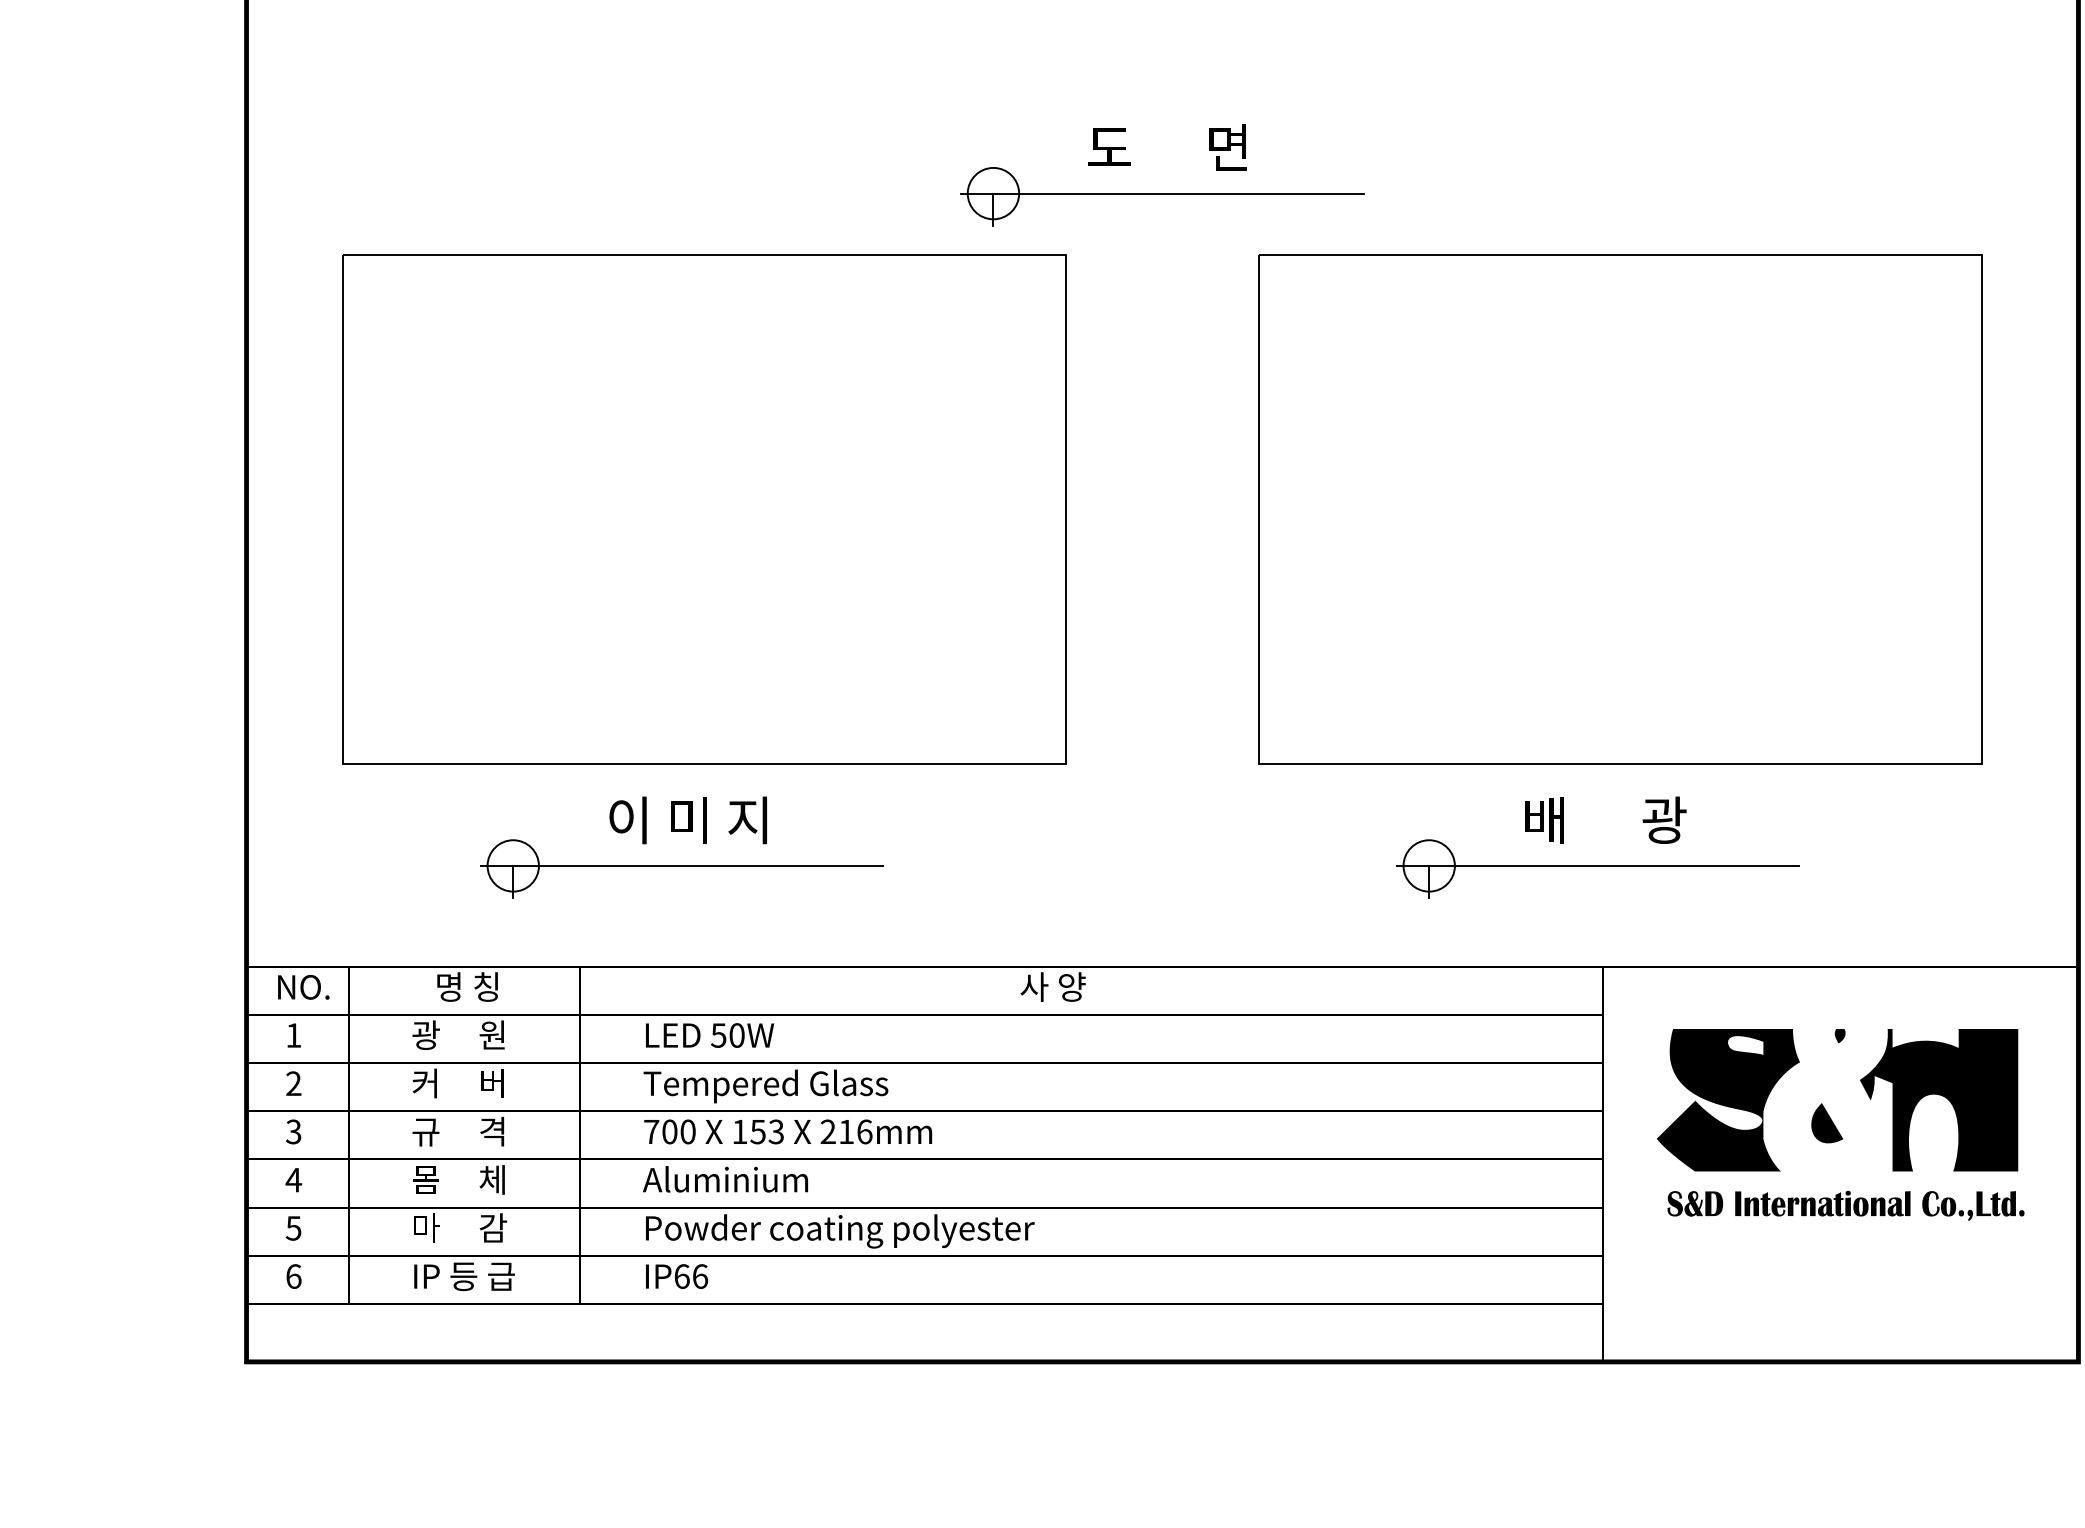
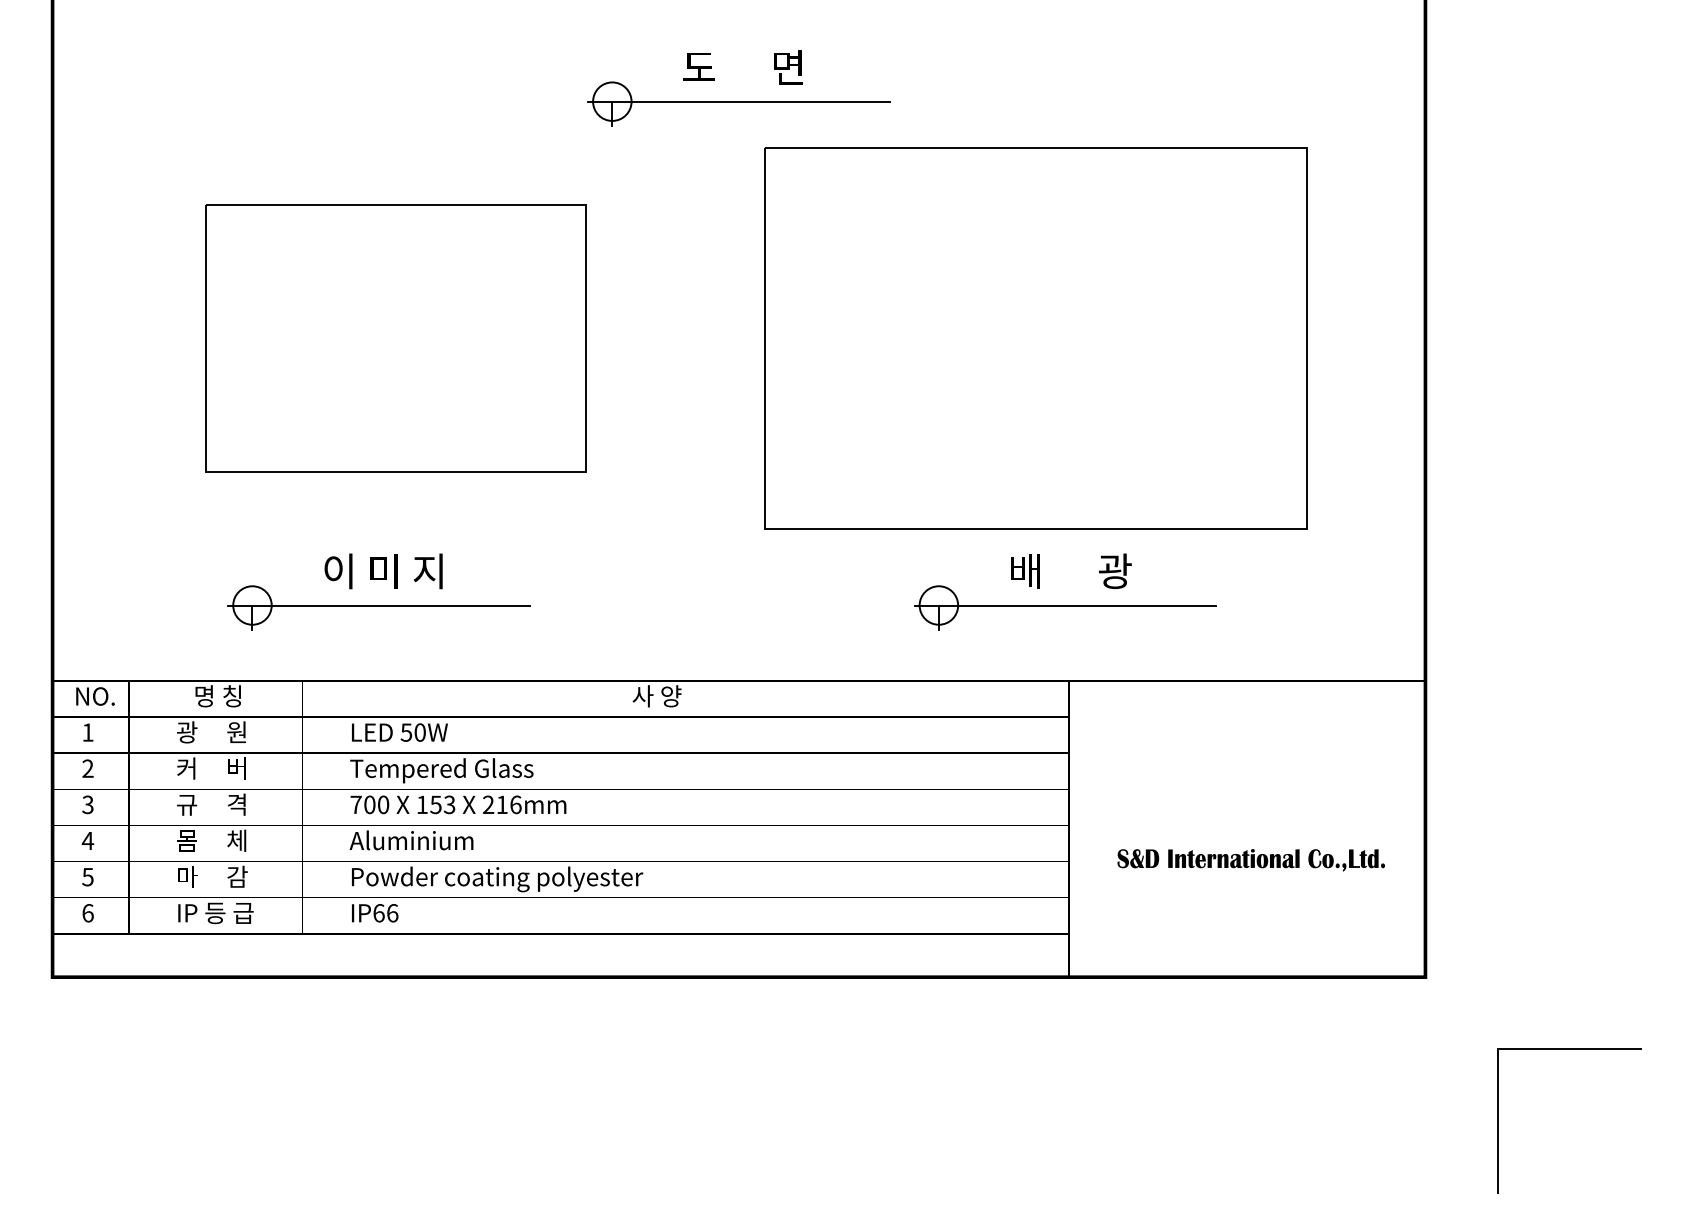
part: (704, 509) -> (395, 338), size x0.7
part: (1619, 509) -> (1035, 338), moved
part: (1825, 1107) -> (1235, 786), removed

